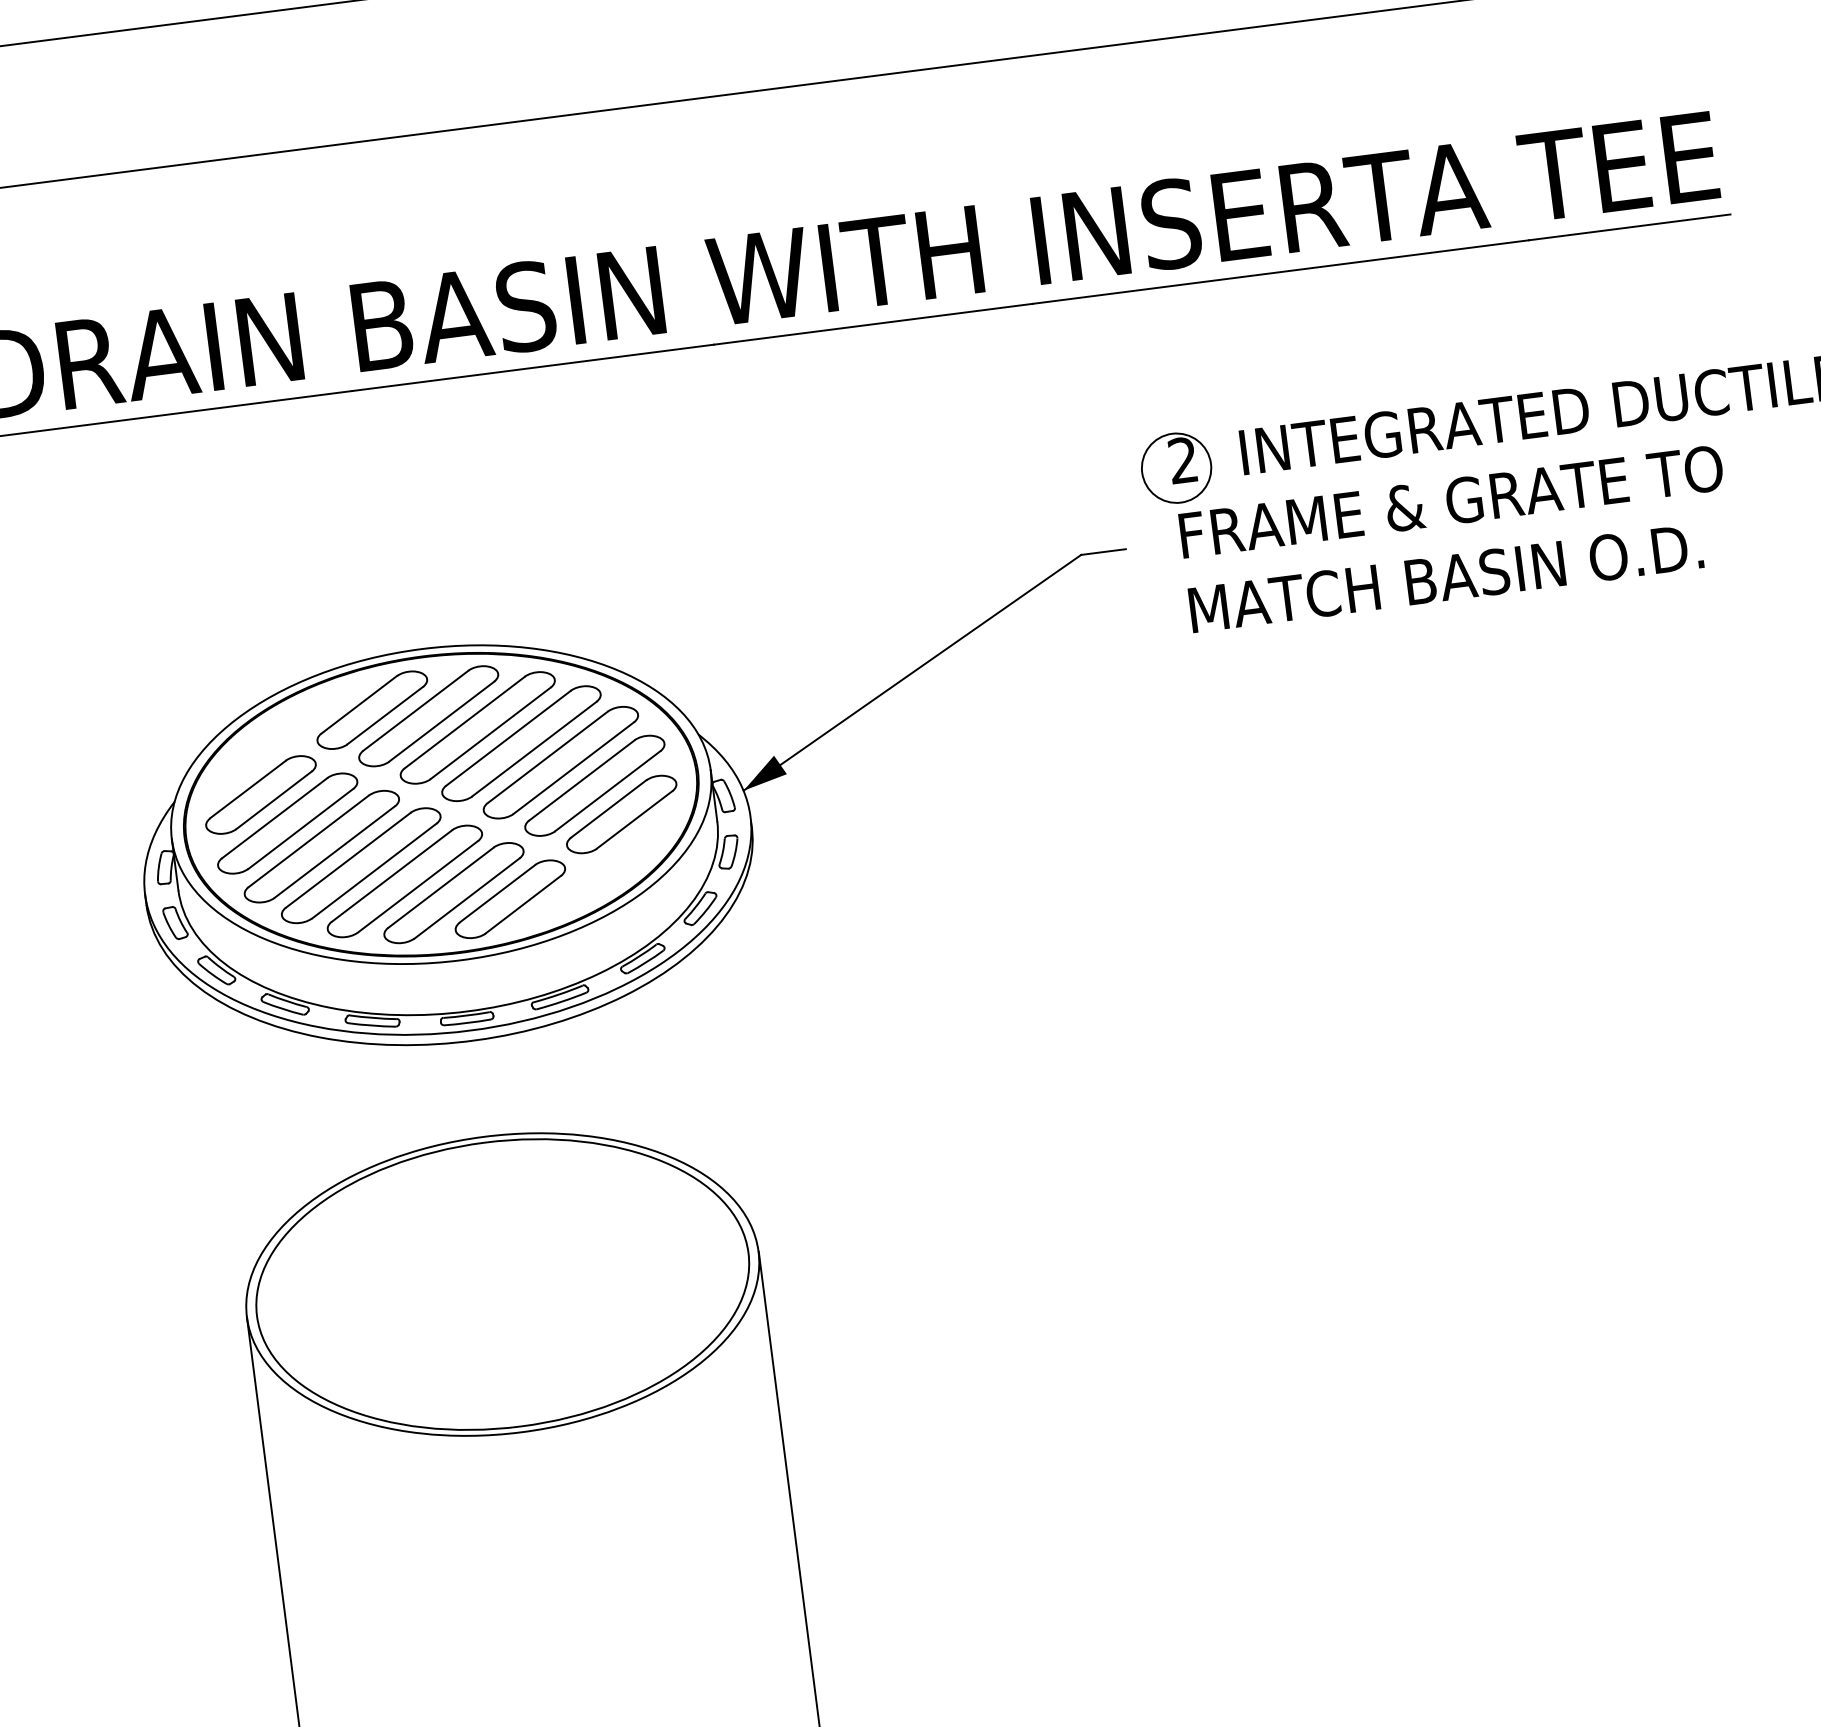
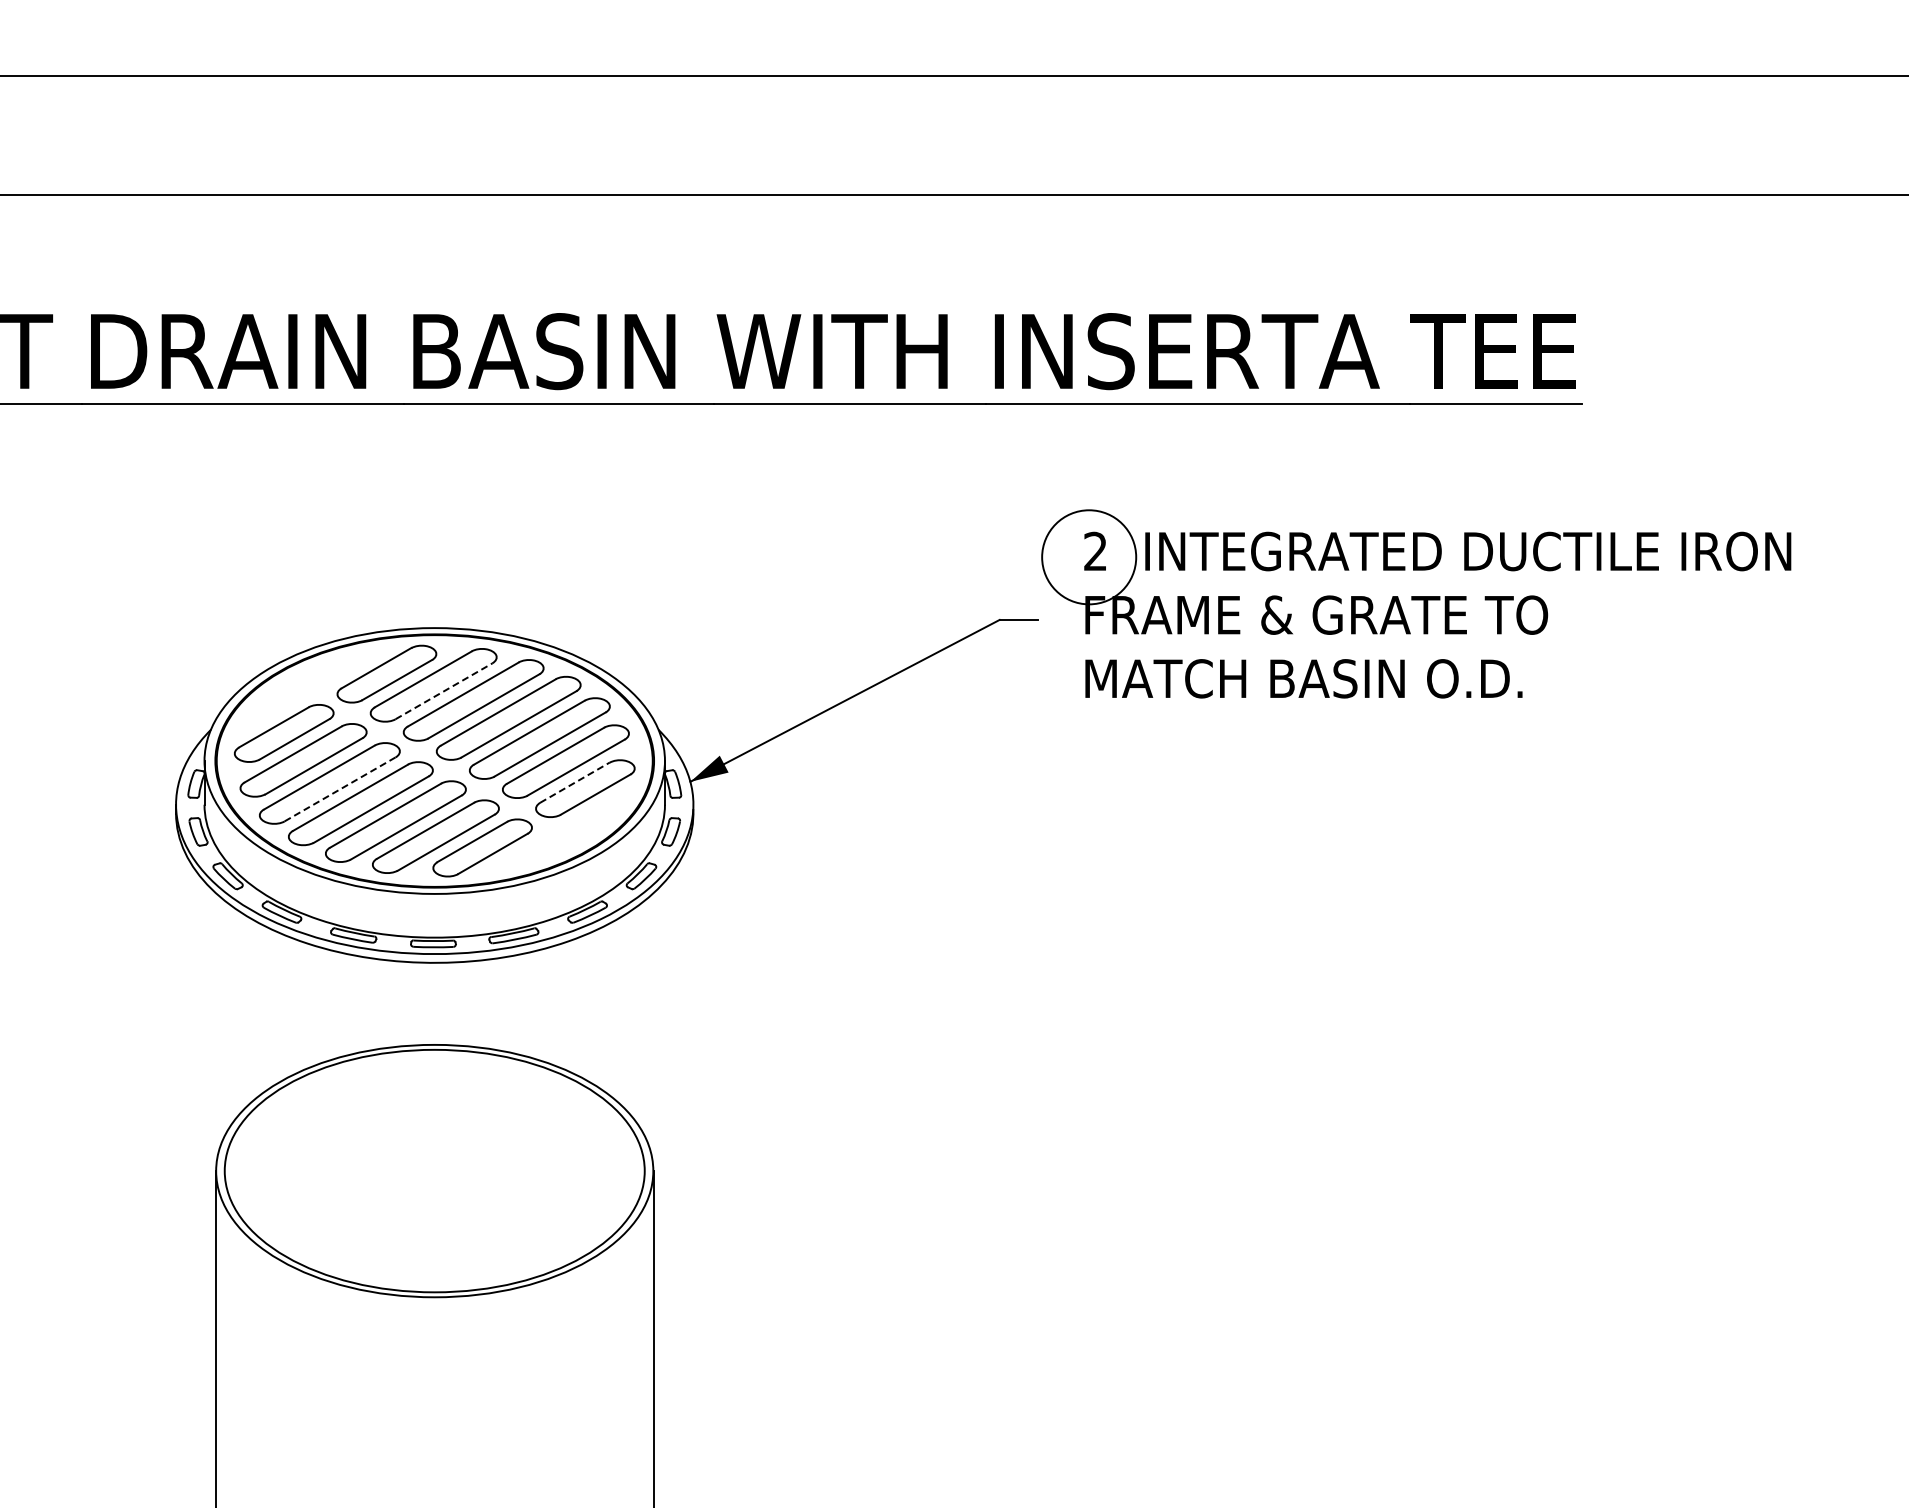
circle: (1175, 467) -> (1088, 556), size x1.6
line: (442, 721) -> (444, 691), solid -> dashed
line: (609, 808) -> (575, 782), solid -> dashed
line: (335, 852) -> (340, 789), solid -> dashed

